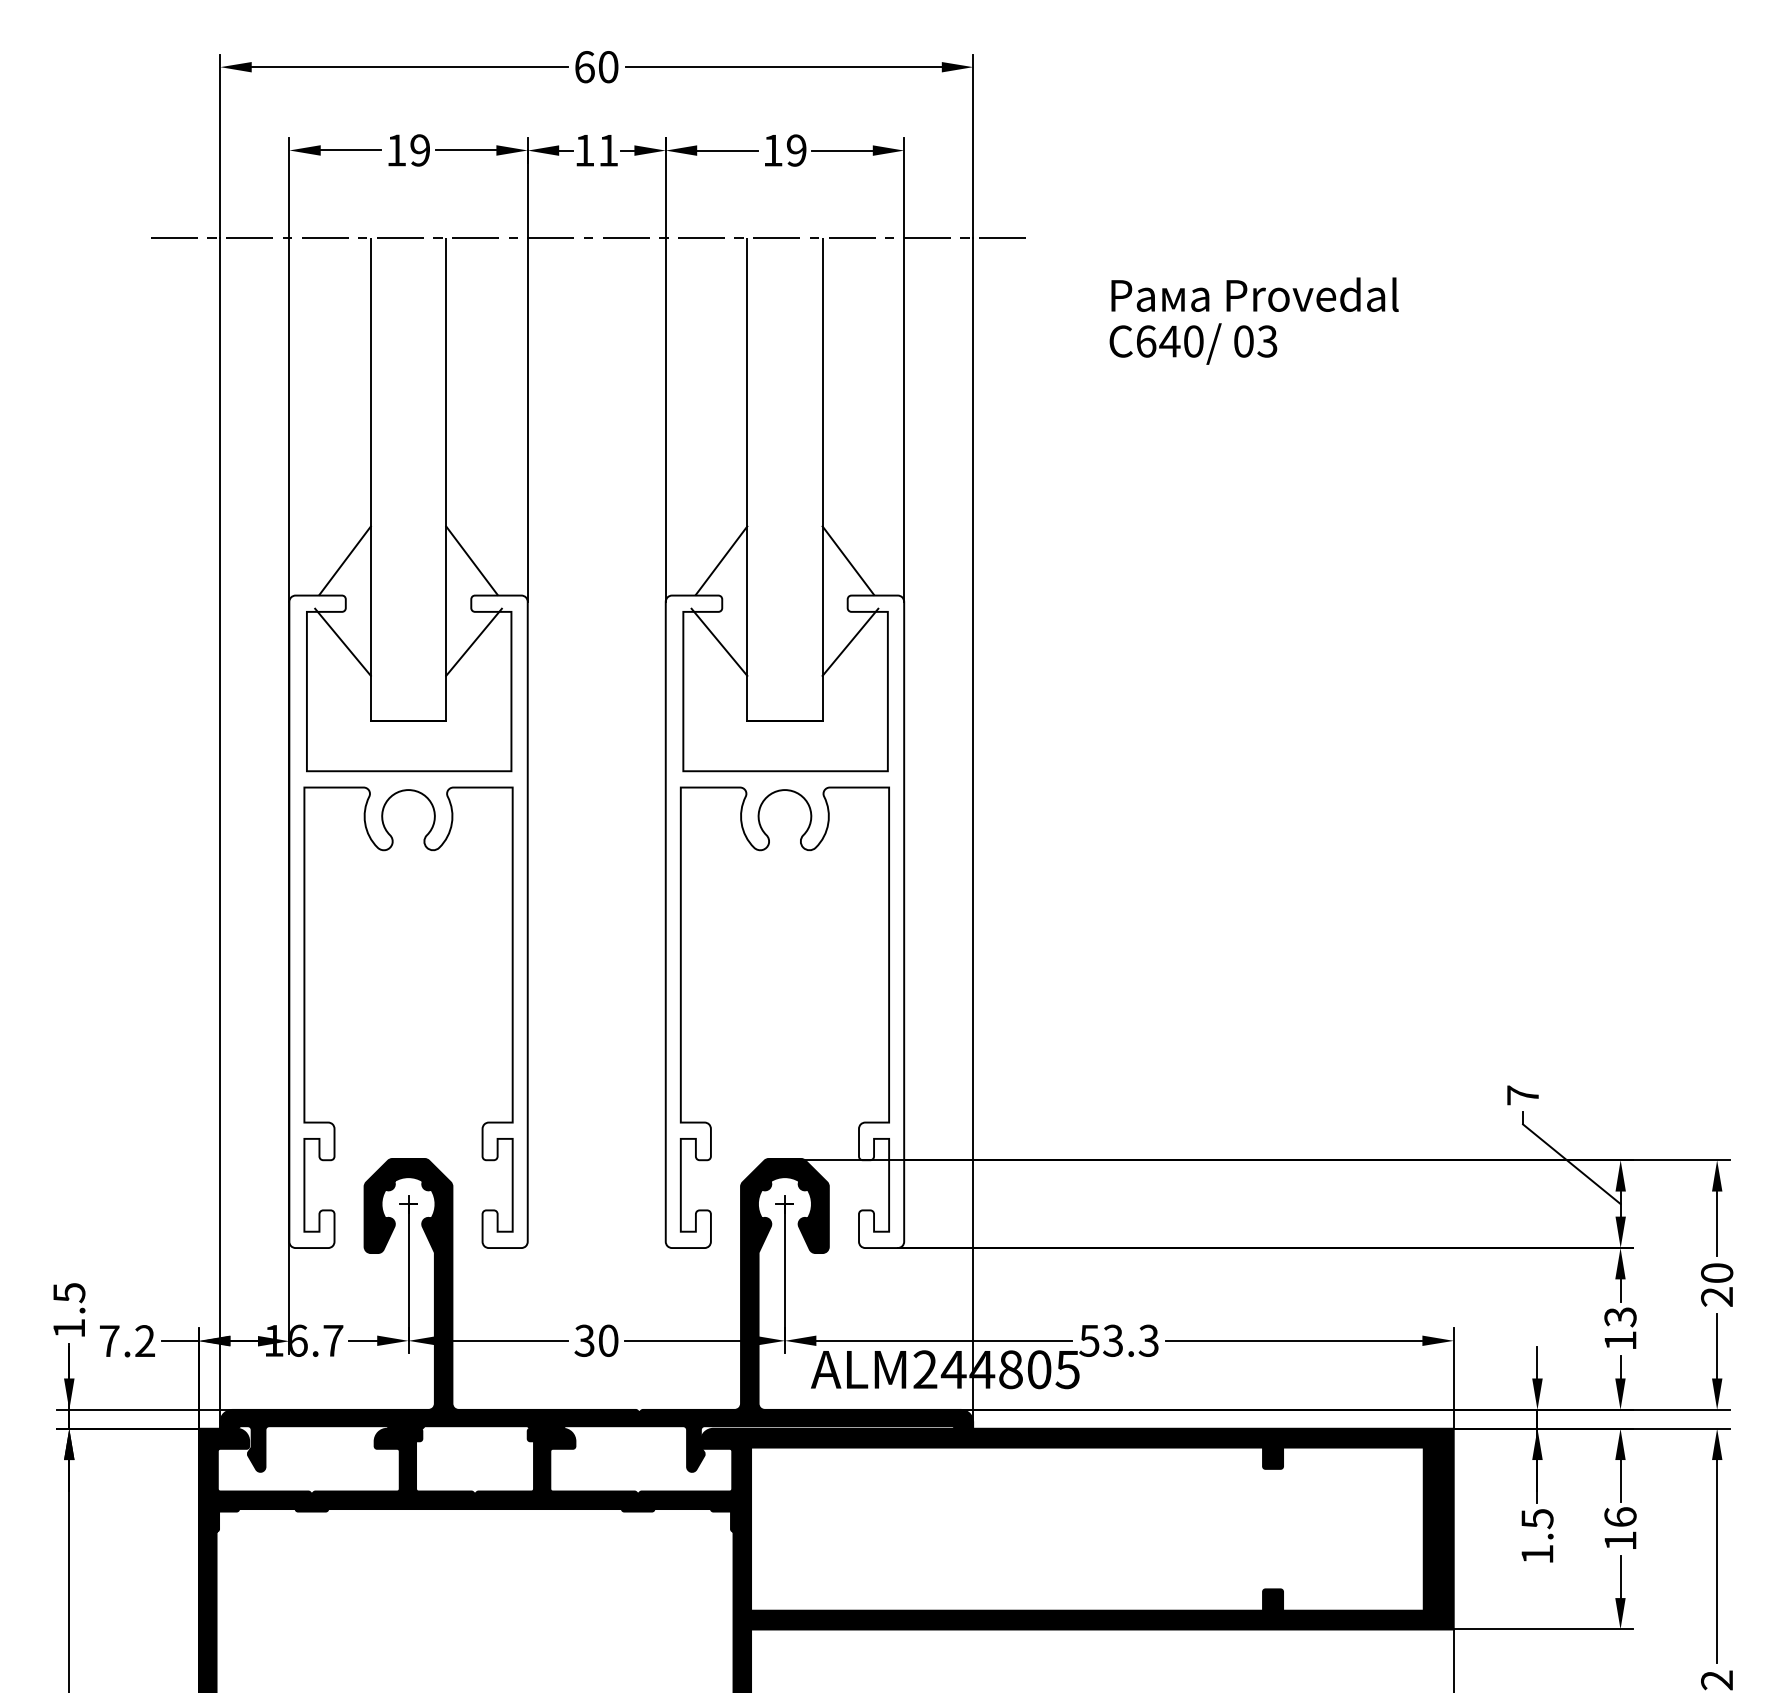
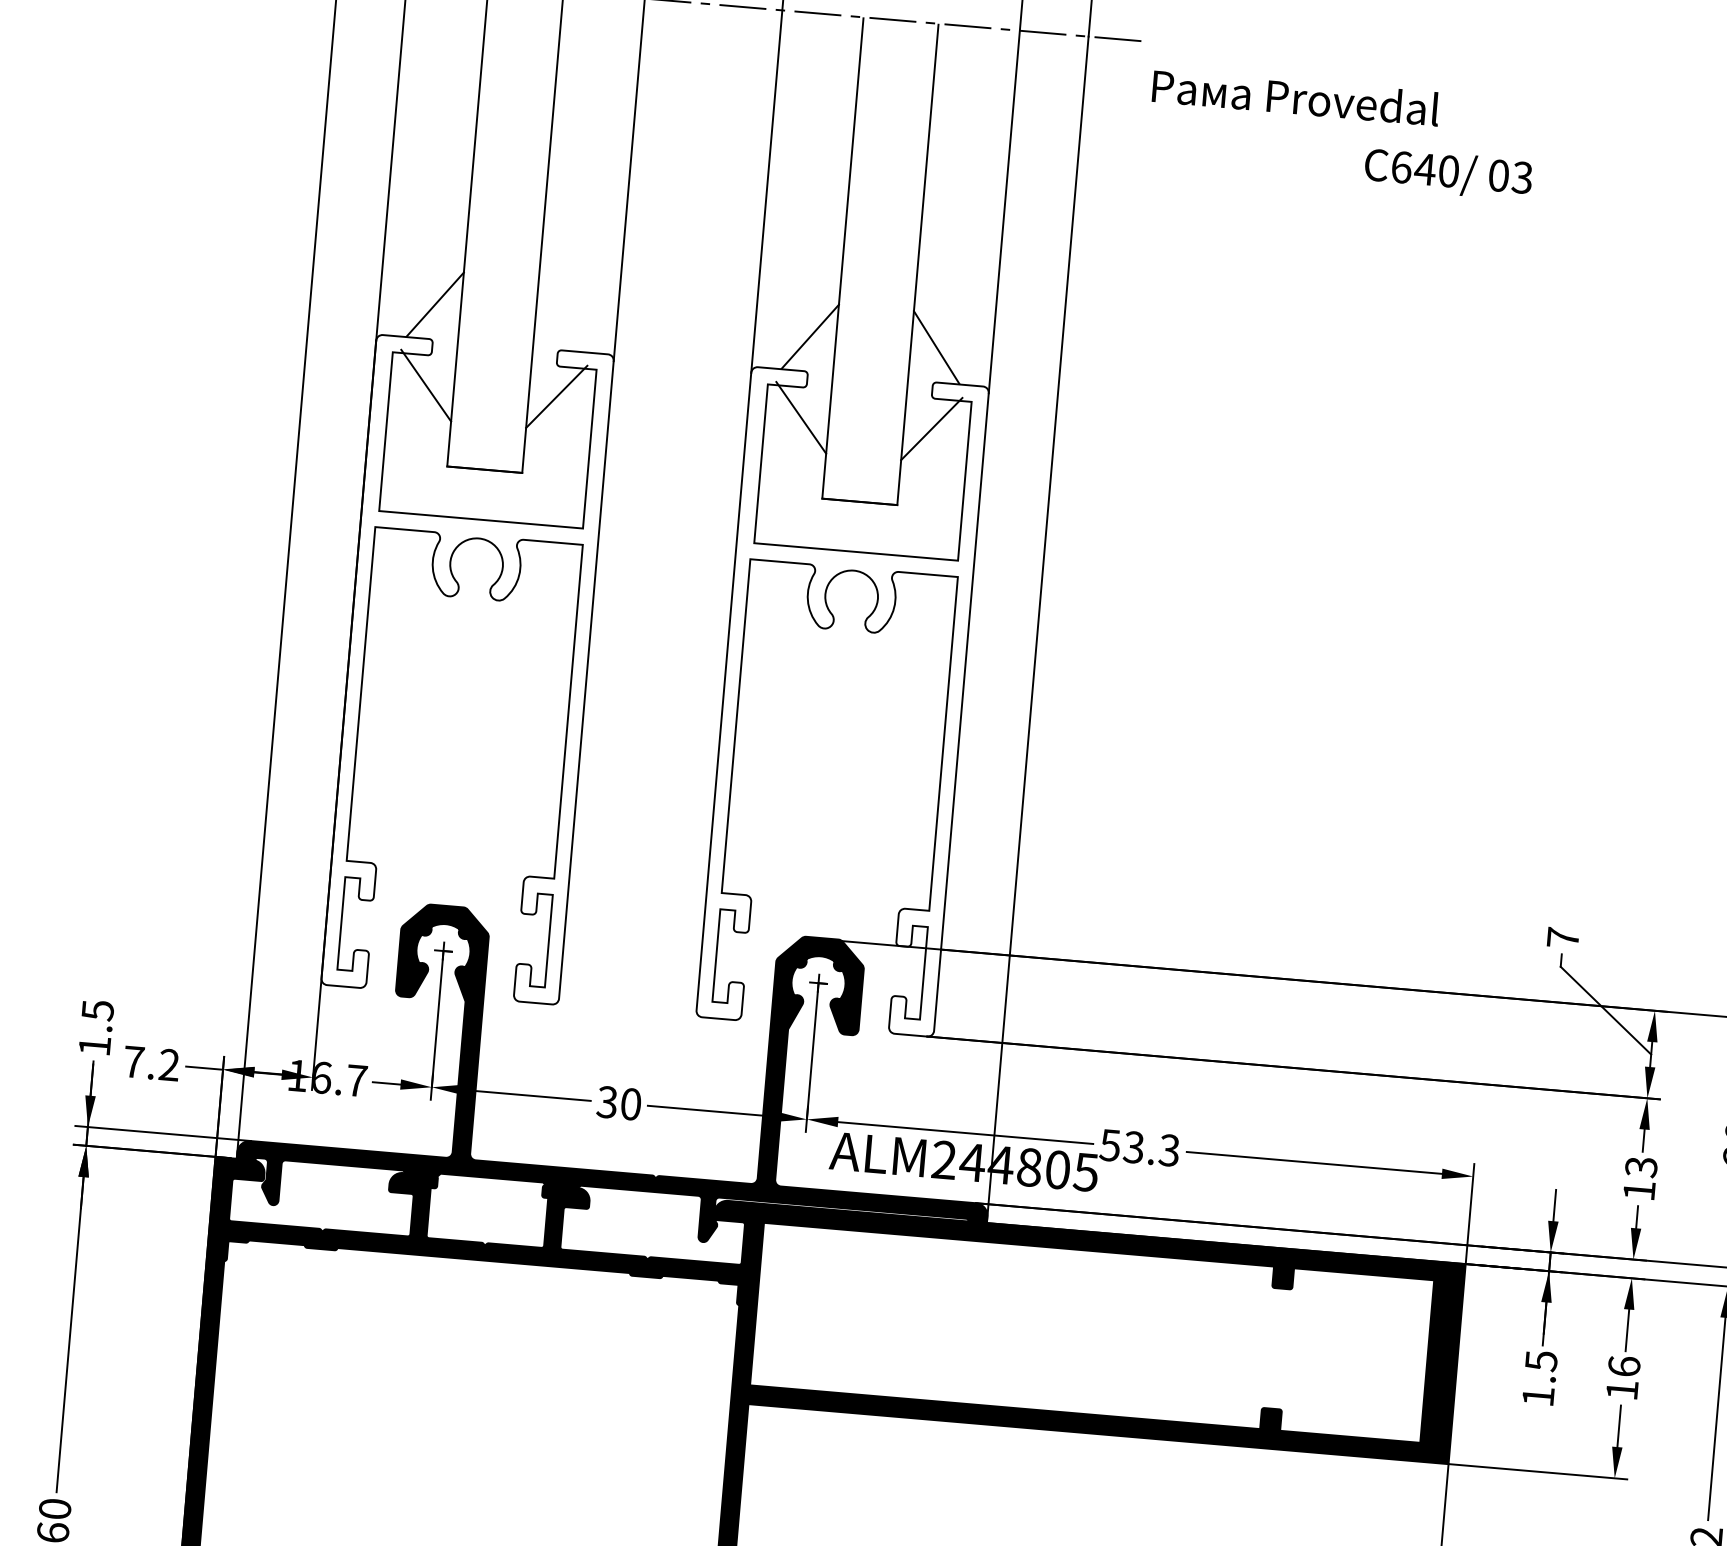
text: (1254, 294) -> (1295, 97), moved
text: (1193, 343) -> (1448, 173), moved
line: (471, 560) -> (561, 315), removed

